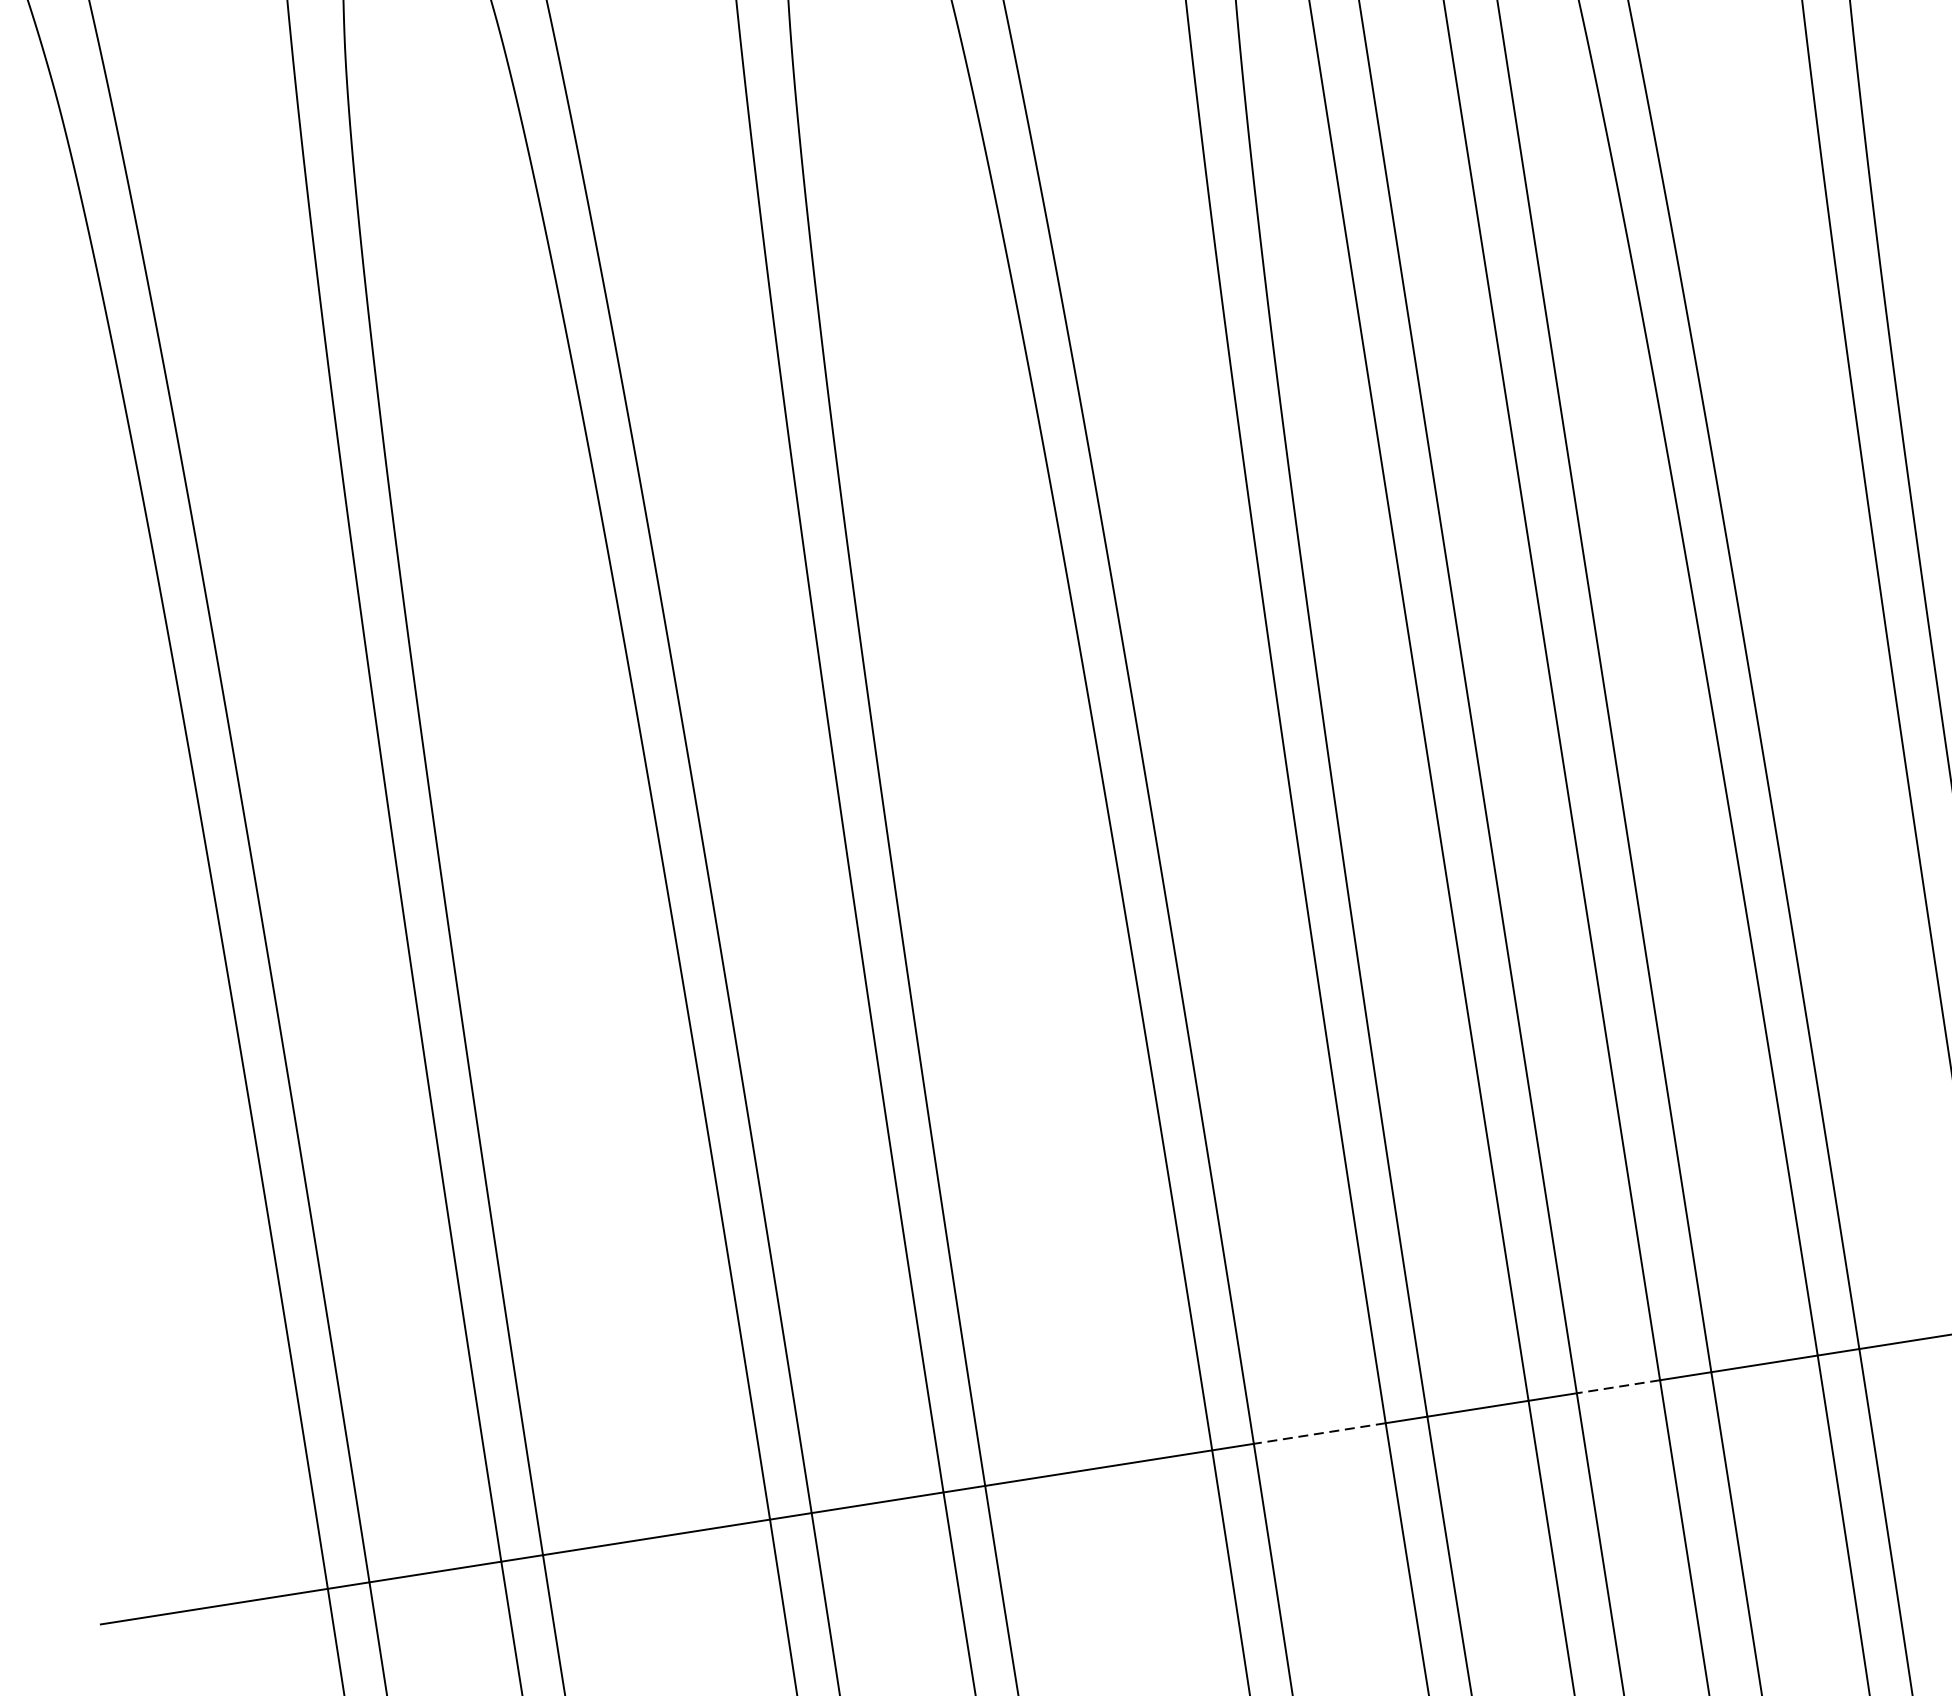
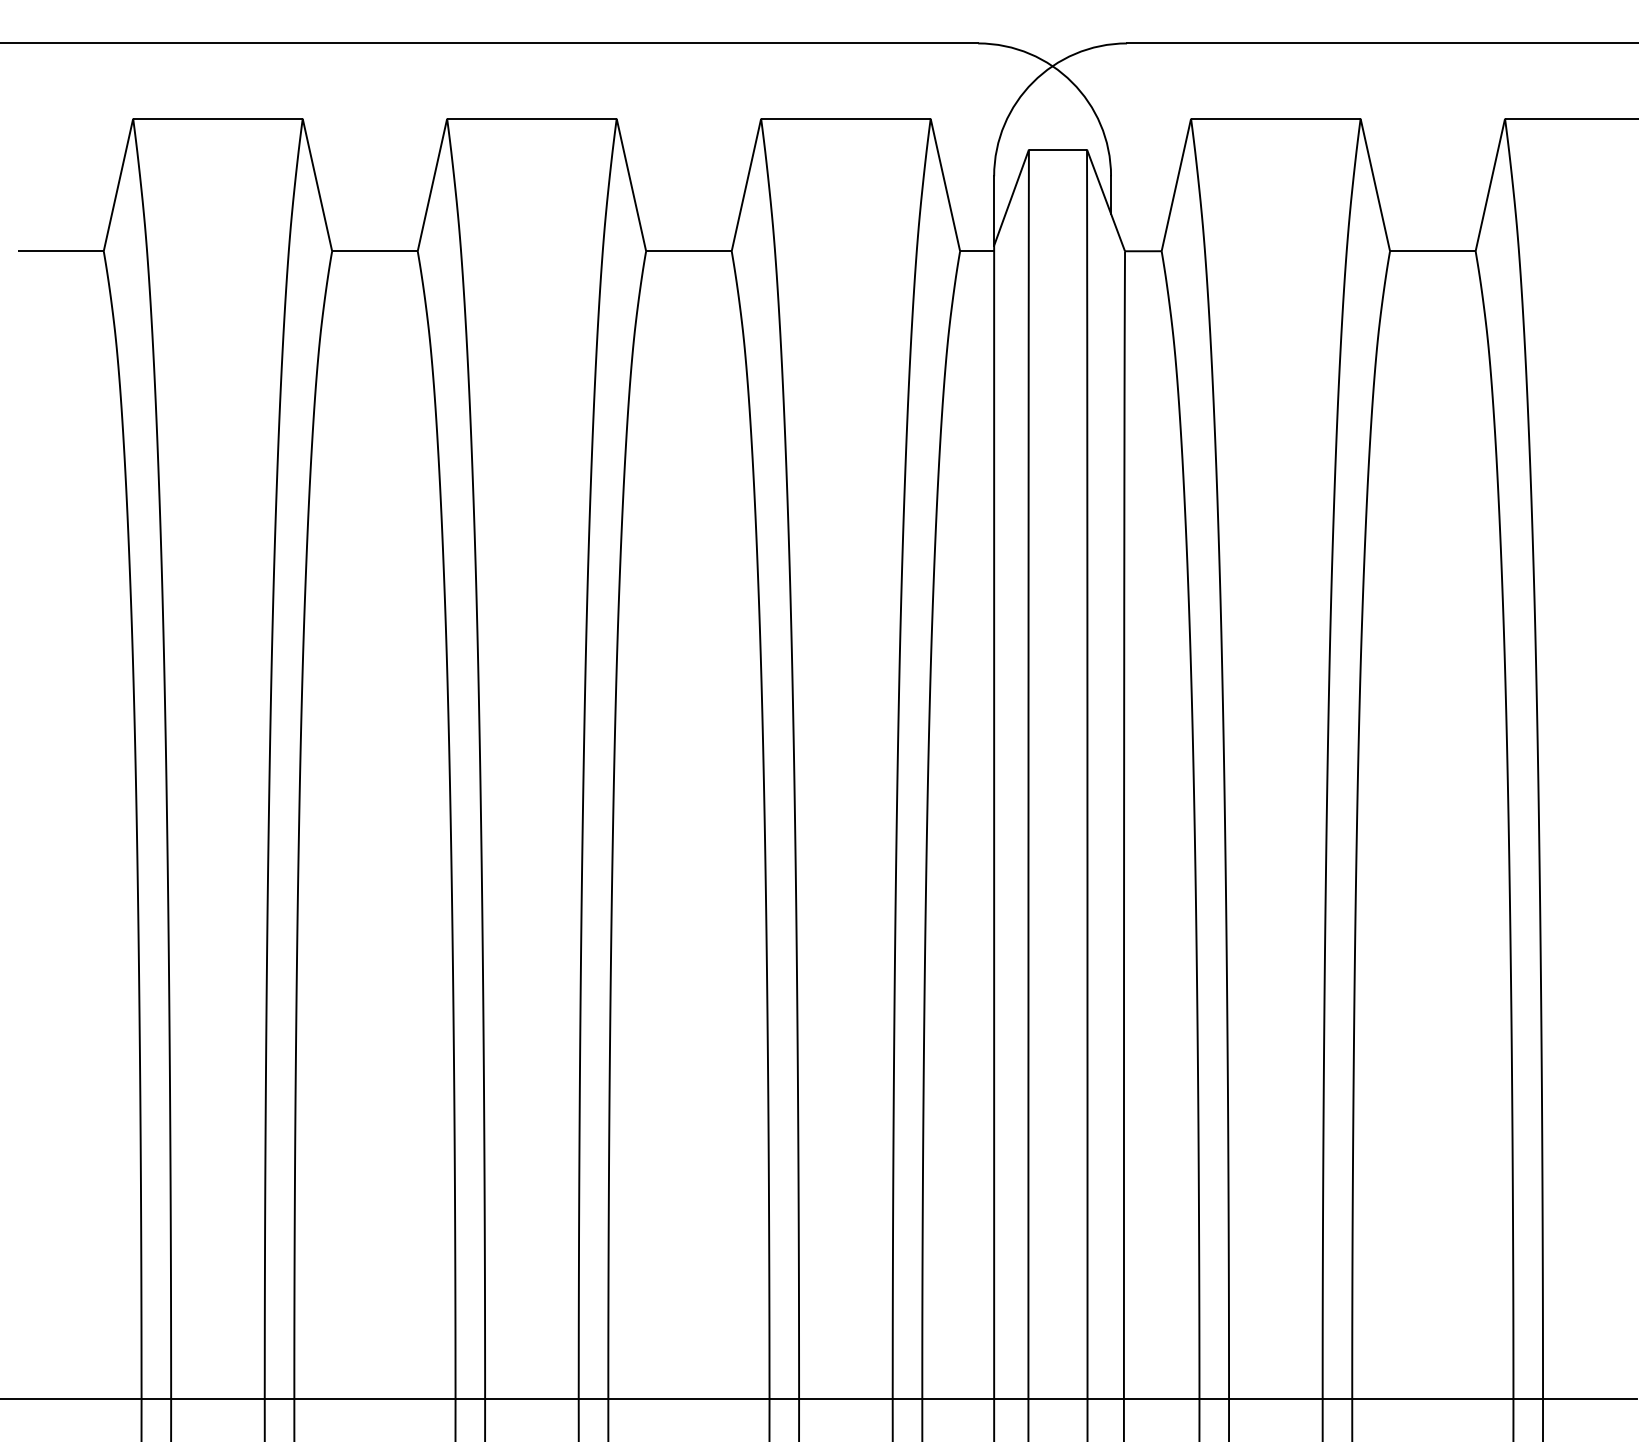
line: (1617, 1386) -> (1057, 1398), dashed -> solid
line: (1319, 1433) -> (845, 1398), dashed -> solid

